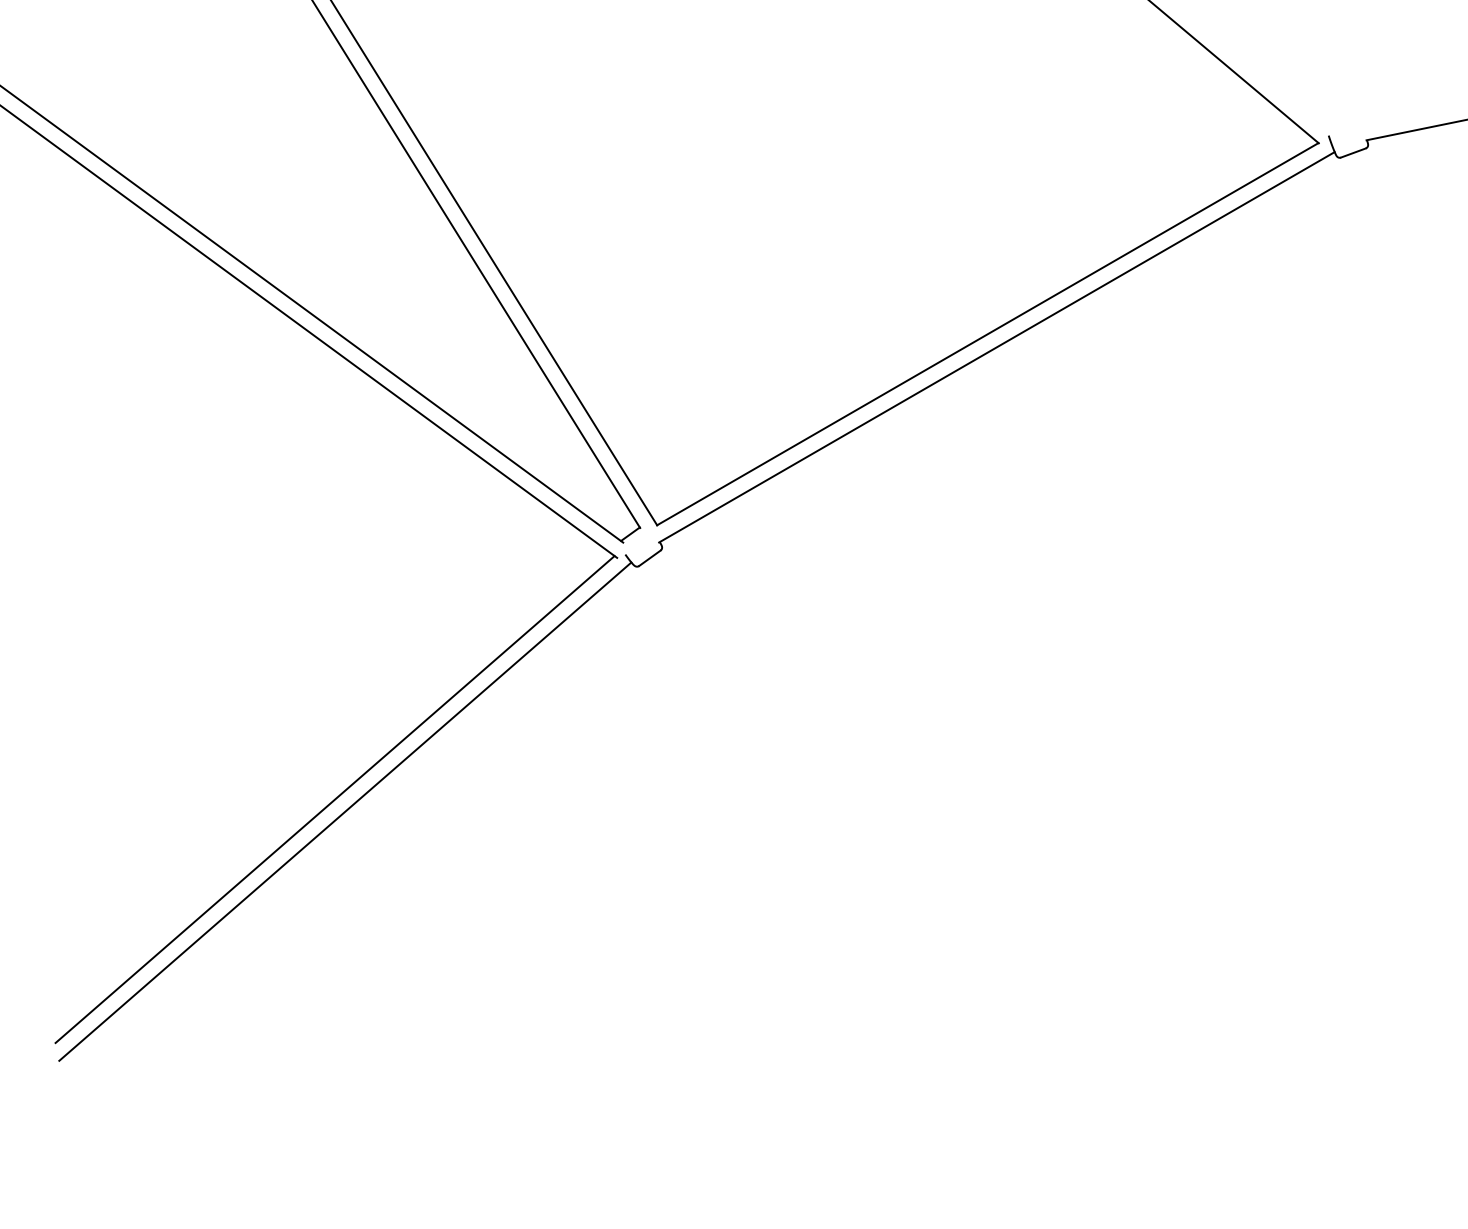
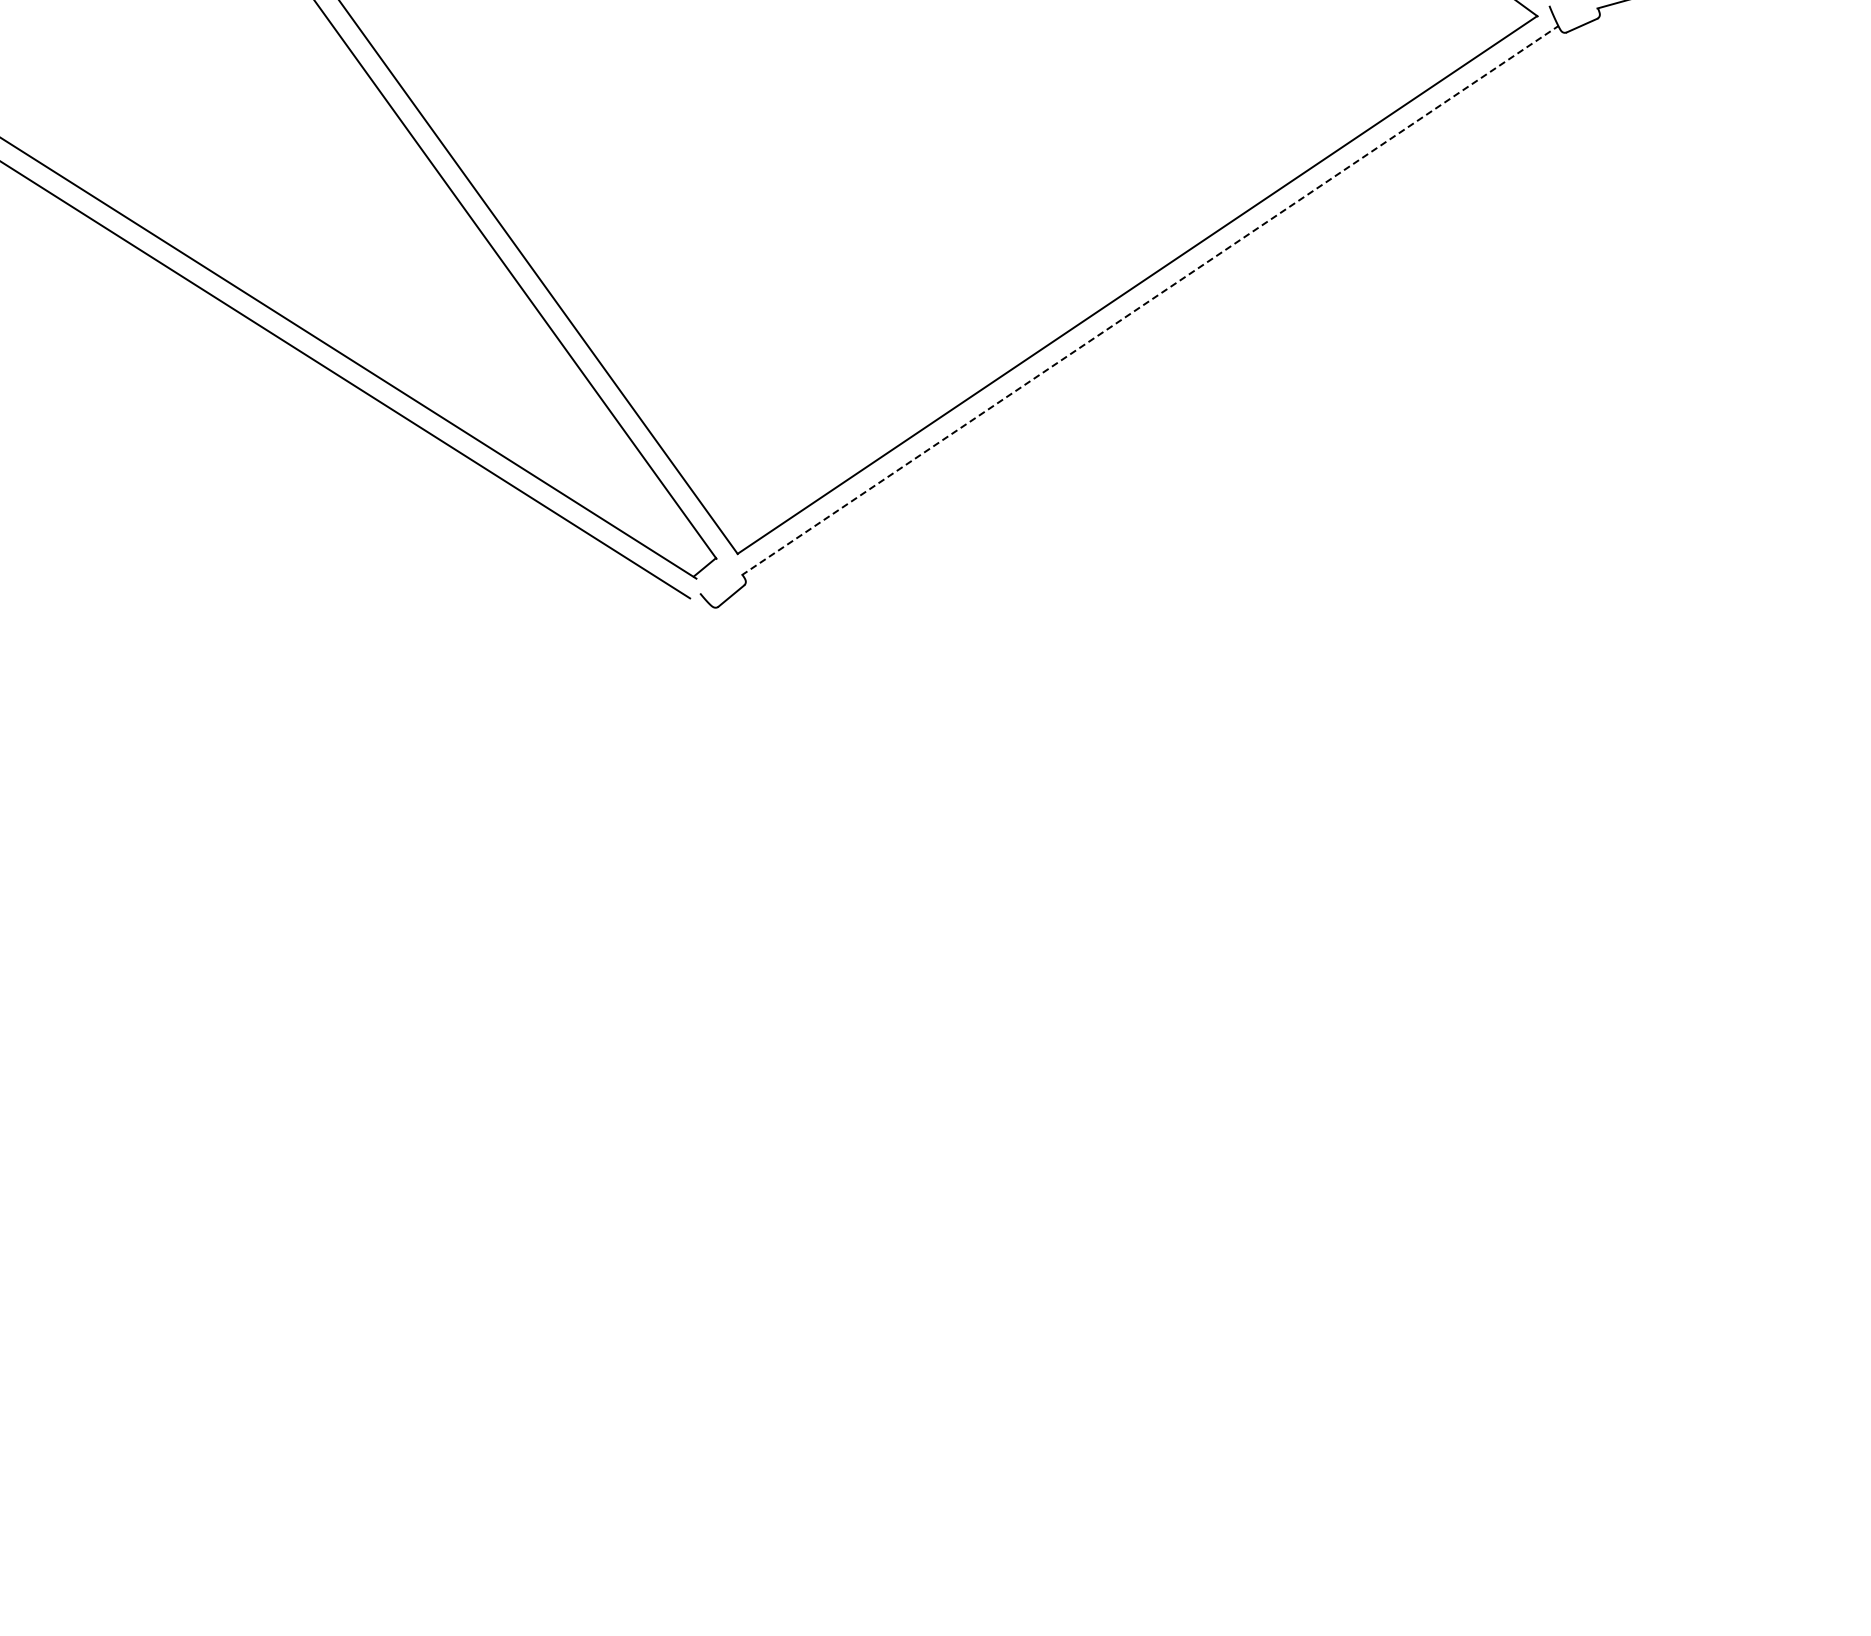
line: (997, 347) -> (1150, 300), solid -> dashed
line: (334, 799) -> (355, 926), removed
line: (345, 811) -> (369, 940), removed

